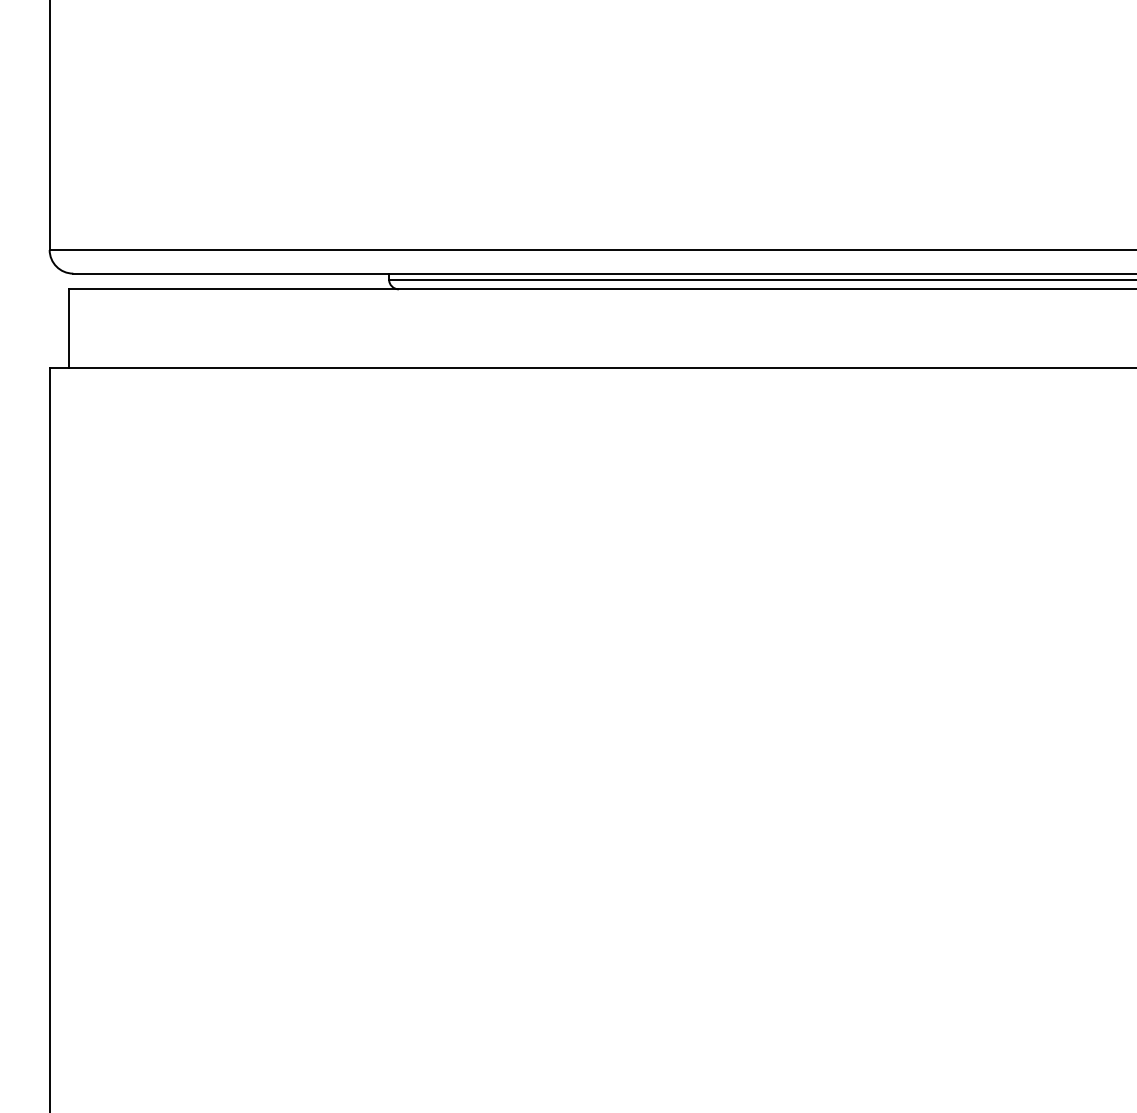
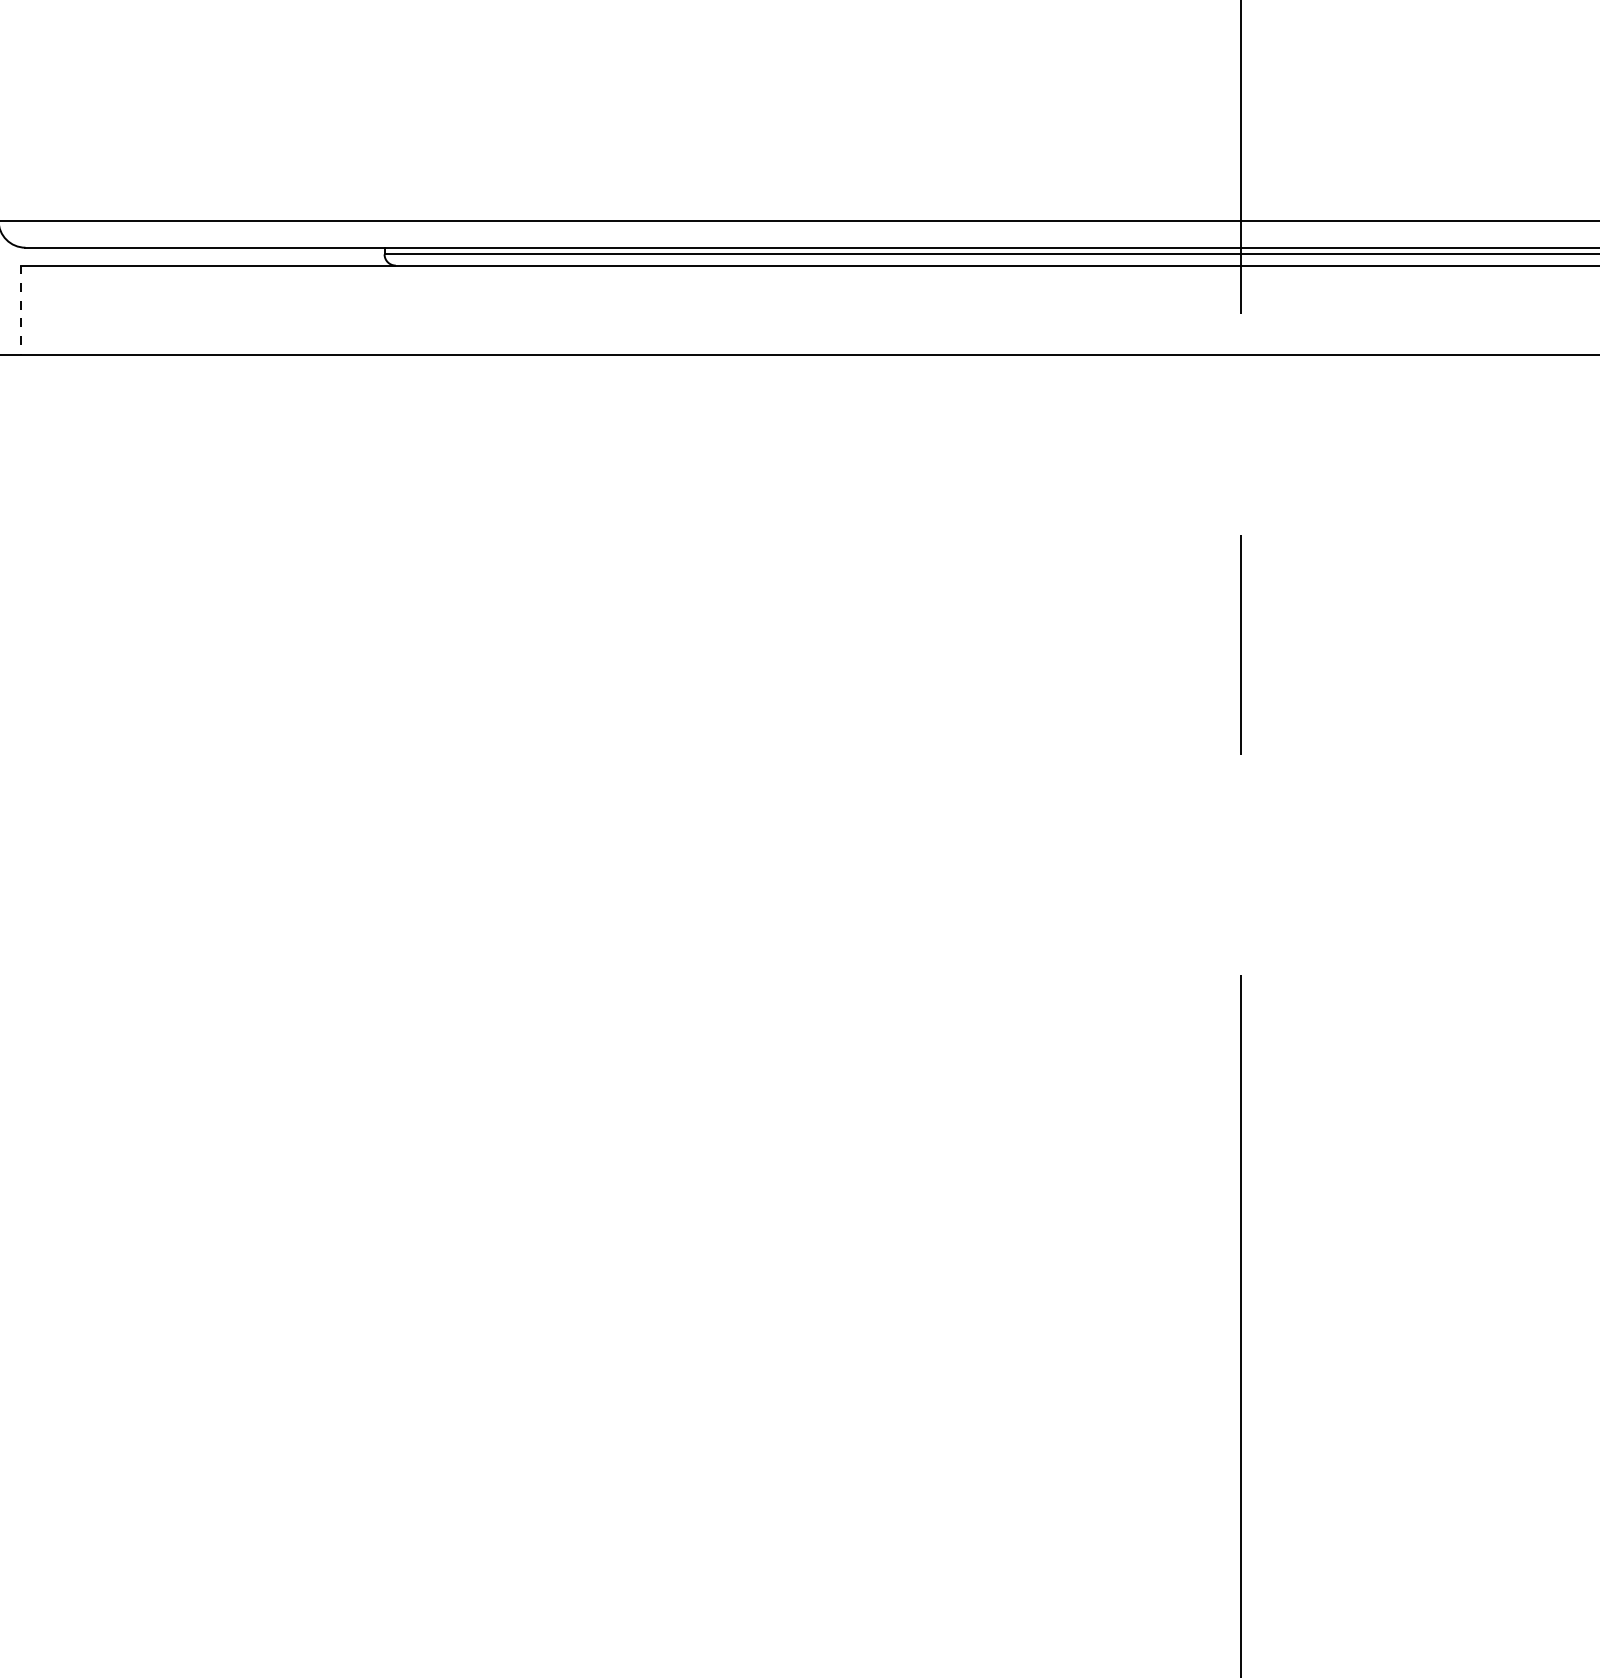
line: (69, 328) -> (21, 310), solid -> dashed

